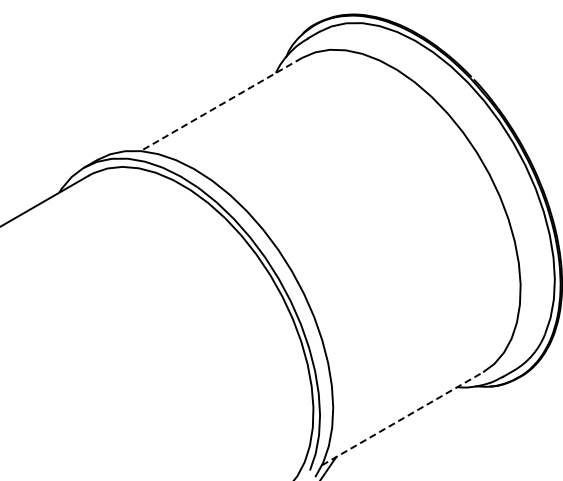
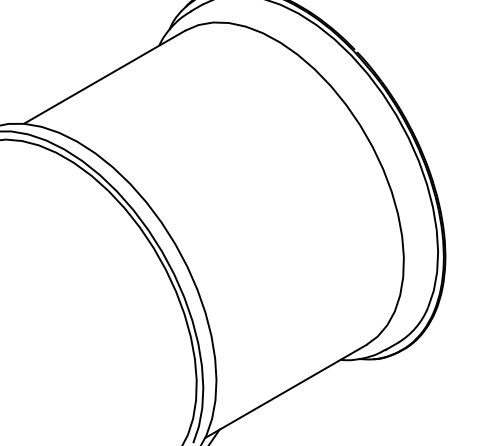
line: (221, 104) -> (104, 77), dashed -> solid
line: (402, 418) -> (285, 391), dashed -> solid

